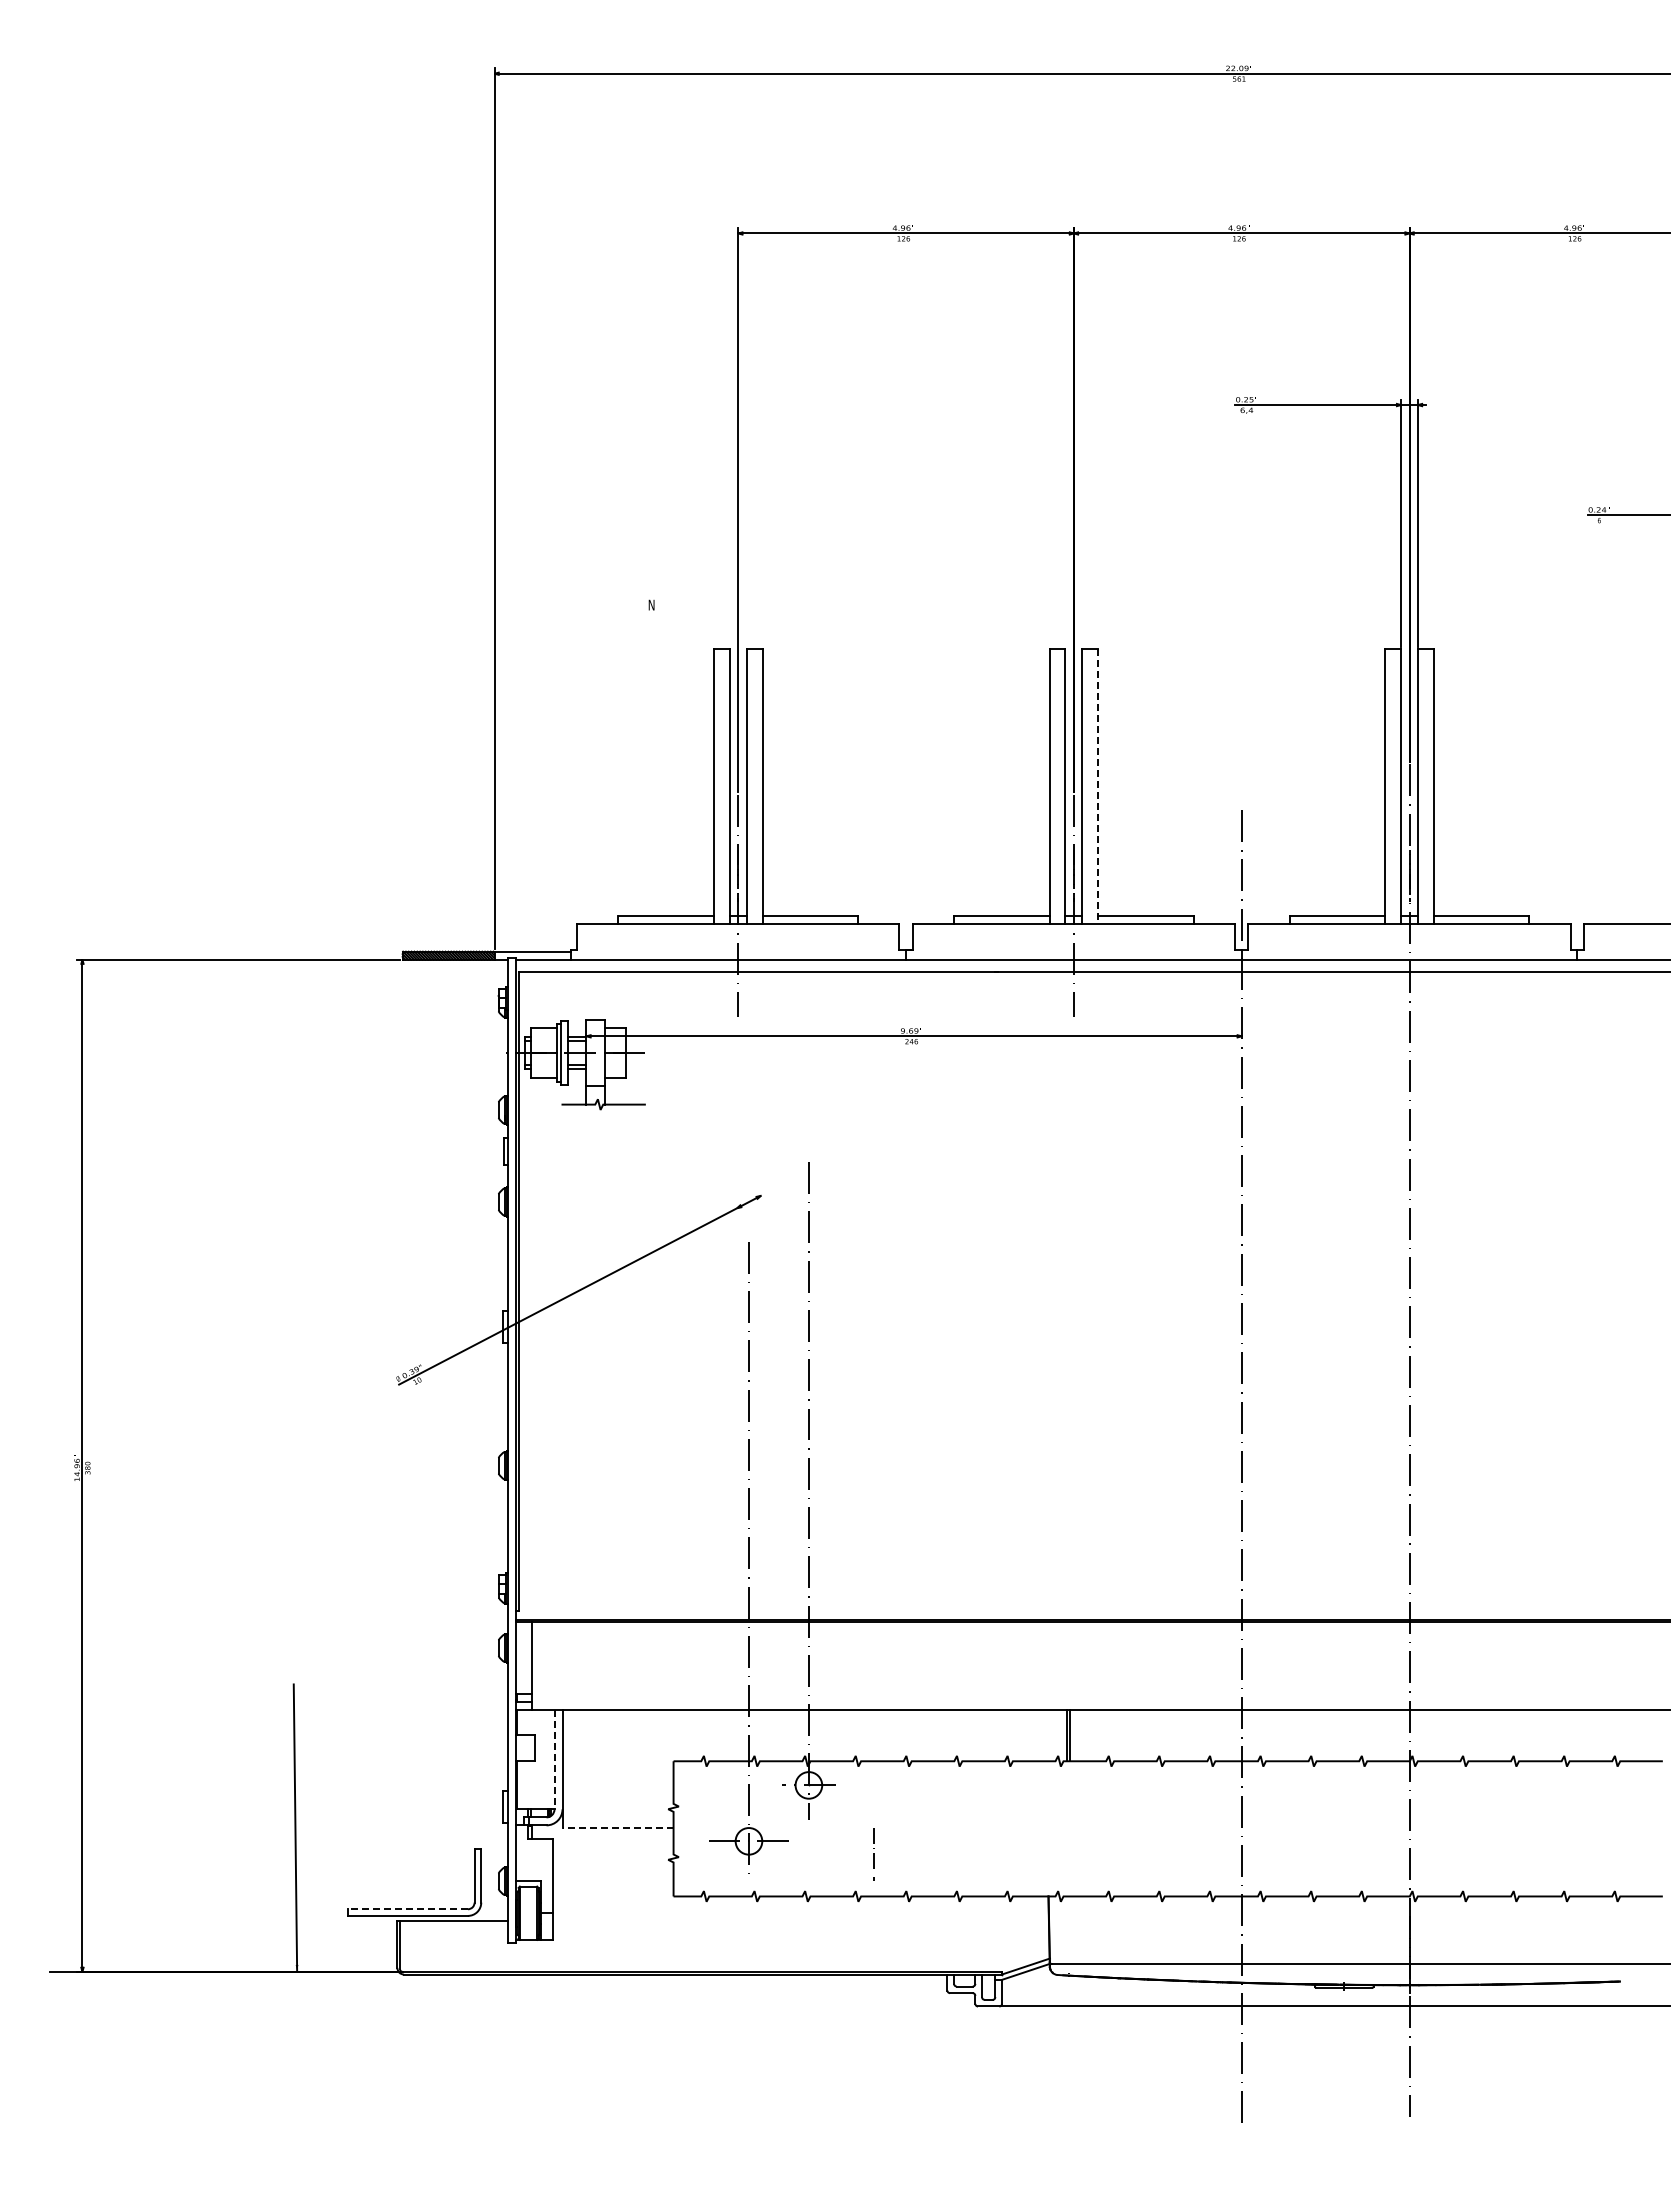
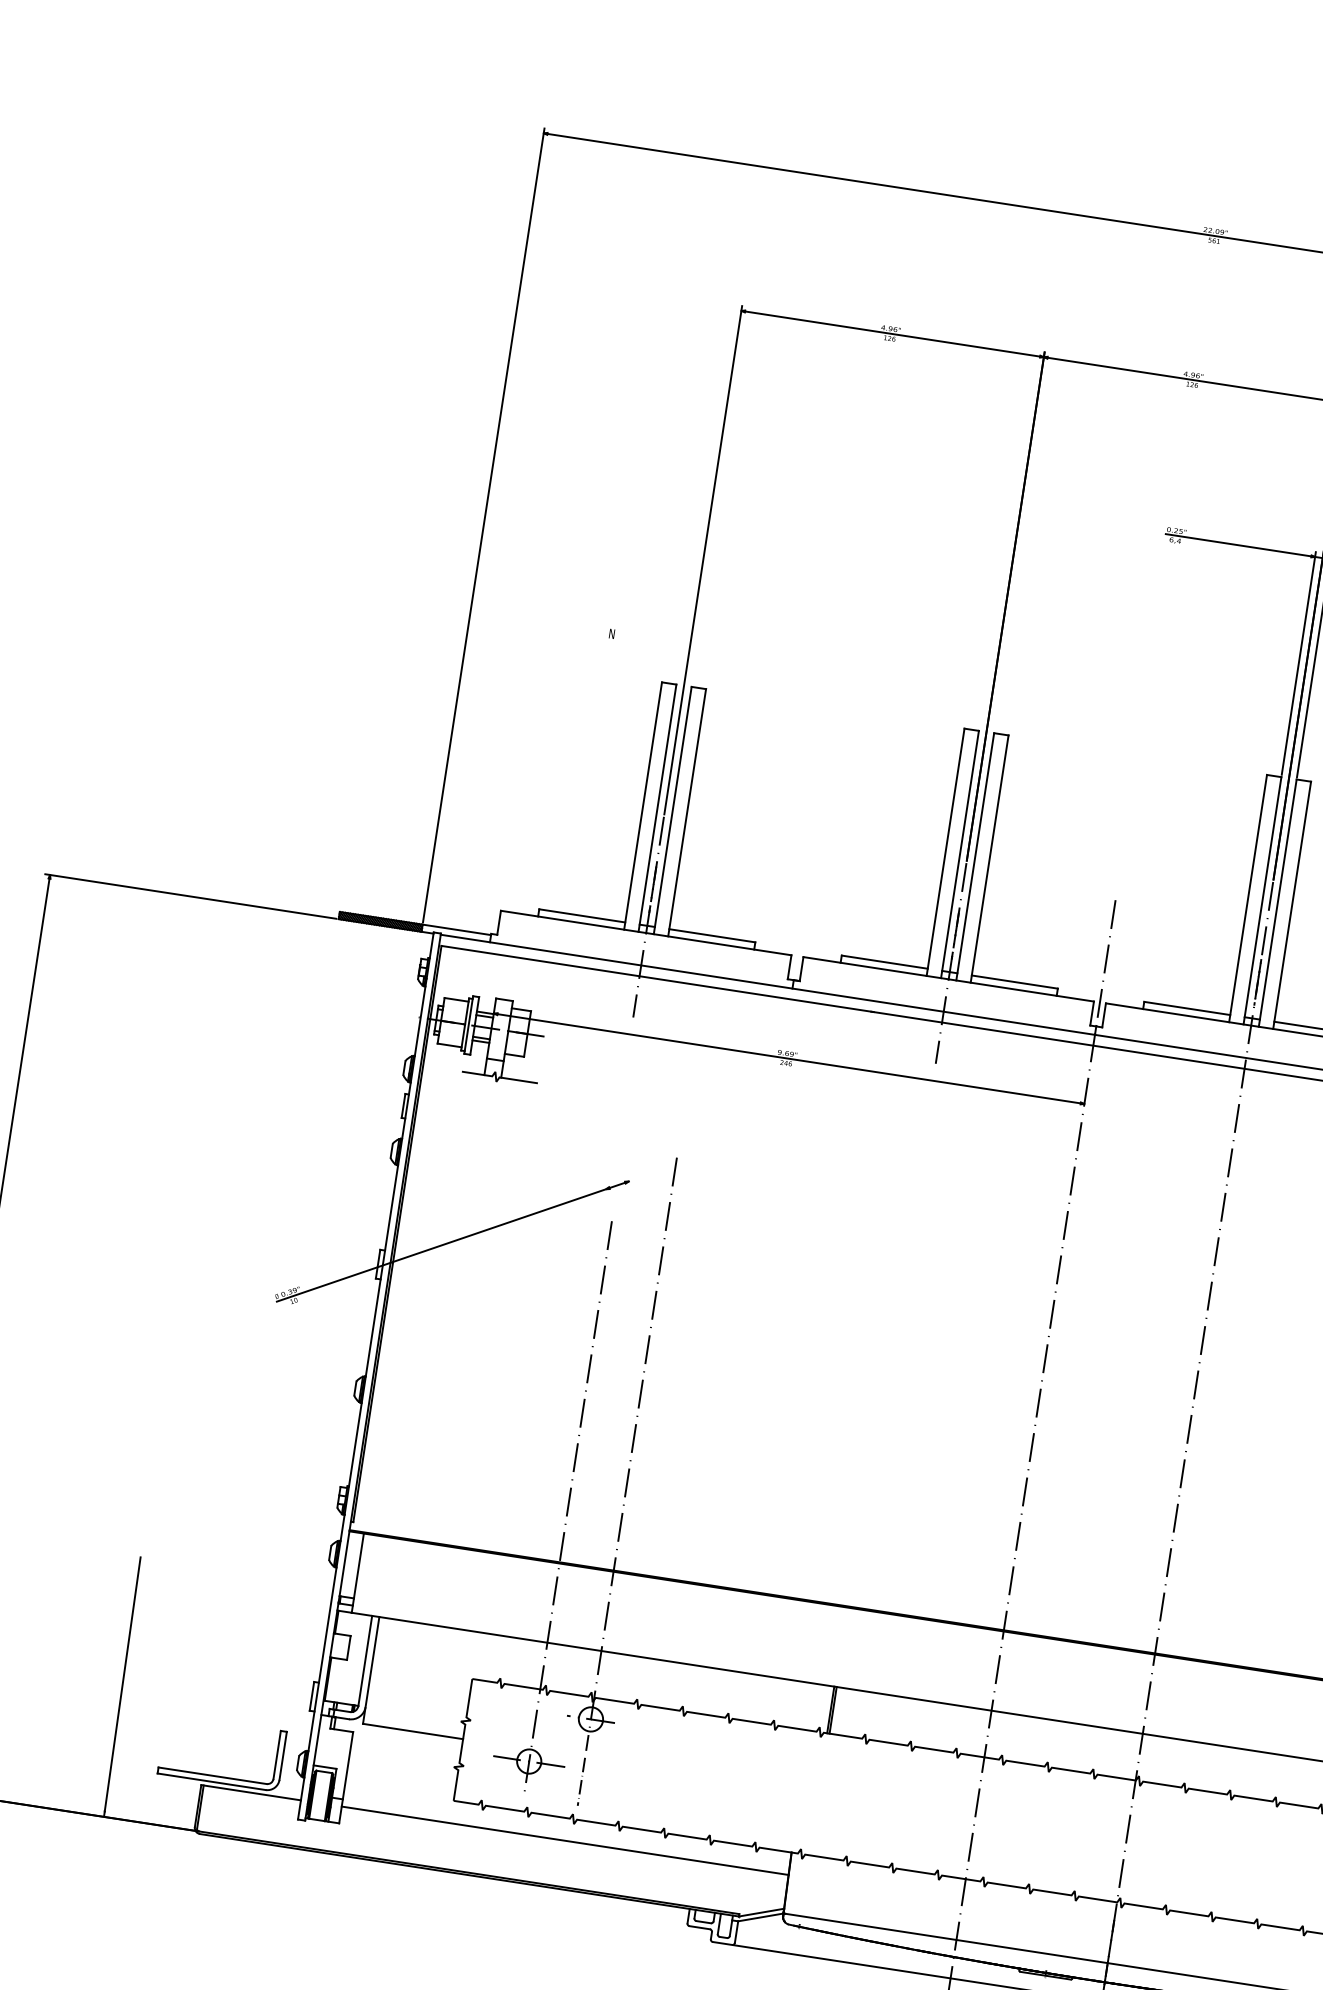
line: (1098, 787) -> (989, 859), dashed -> solid
line: (554, 1759) -> (365, 1660), dashed -> solid
line: (618, 1828) -> (413, 1731), dashed -> solid
line: (873, 1854) -> (581, 1781), moved
line: (408, 1909) -> (212, 1776), dashed -> solid
line: (801, 1921) -> (565, 1841), added

